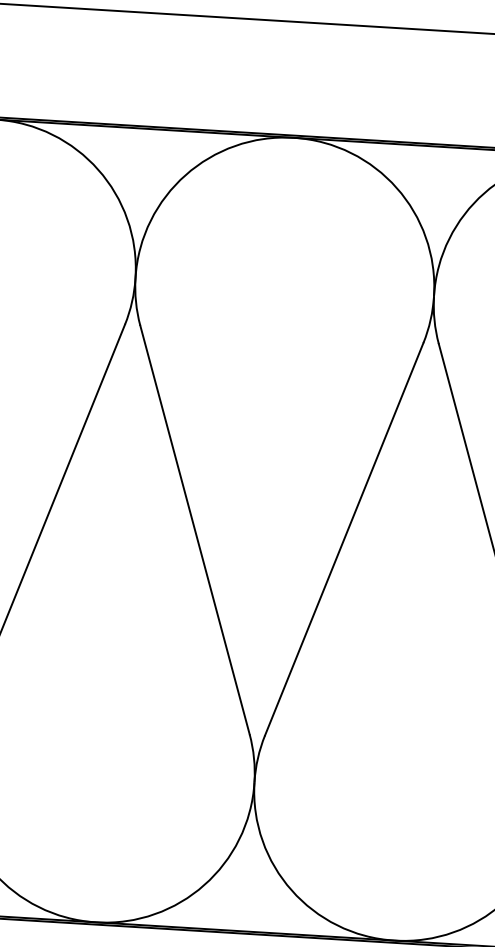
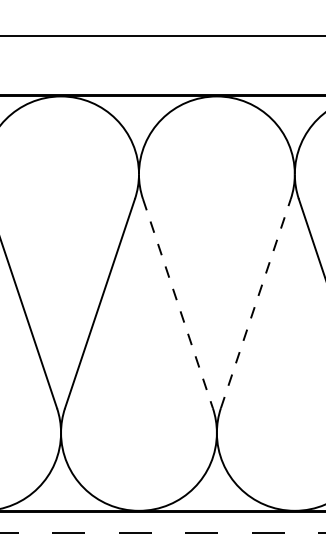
line: (195, 531) -> (178, 304), solid -> dashed
line: (345, 539) -> (256, 303), solid -> dashed

